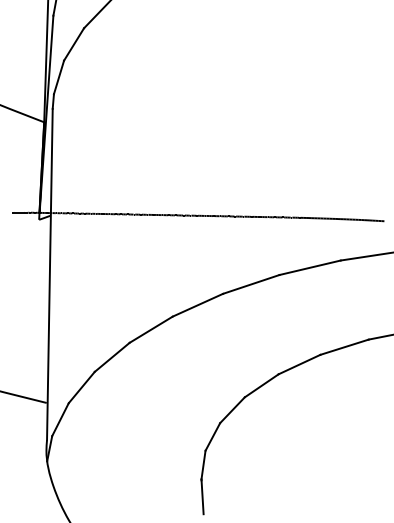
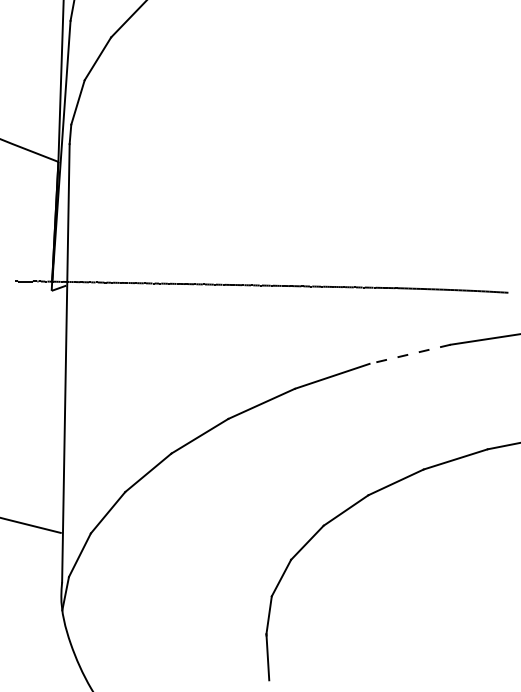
line: (310, 267) -> (410, 353), solid -> dashed

